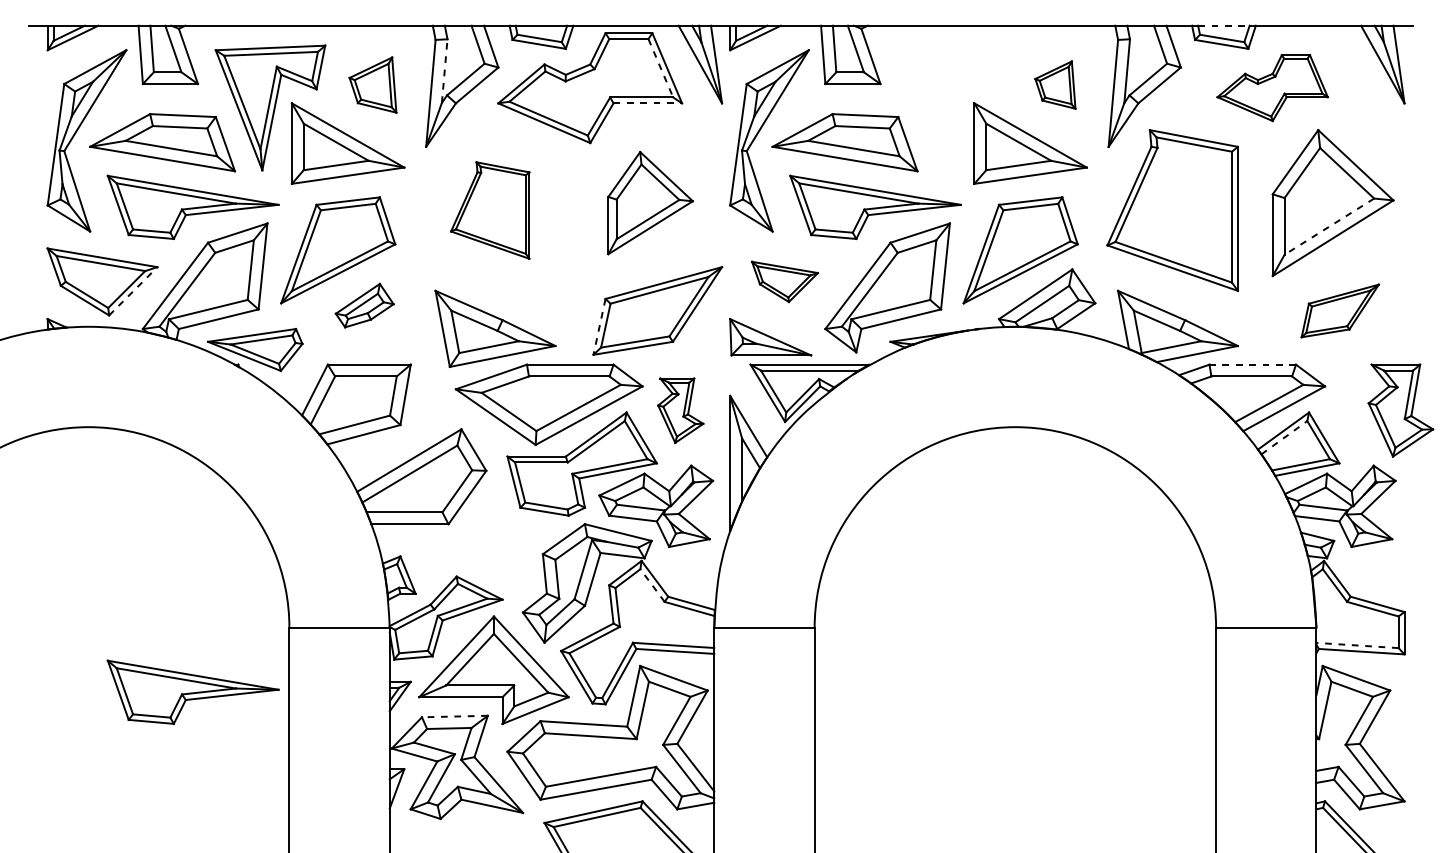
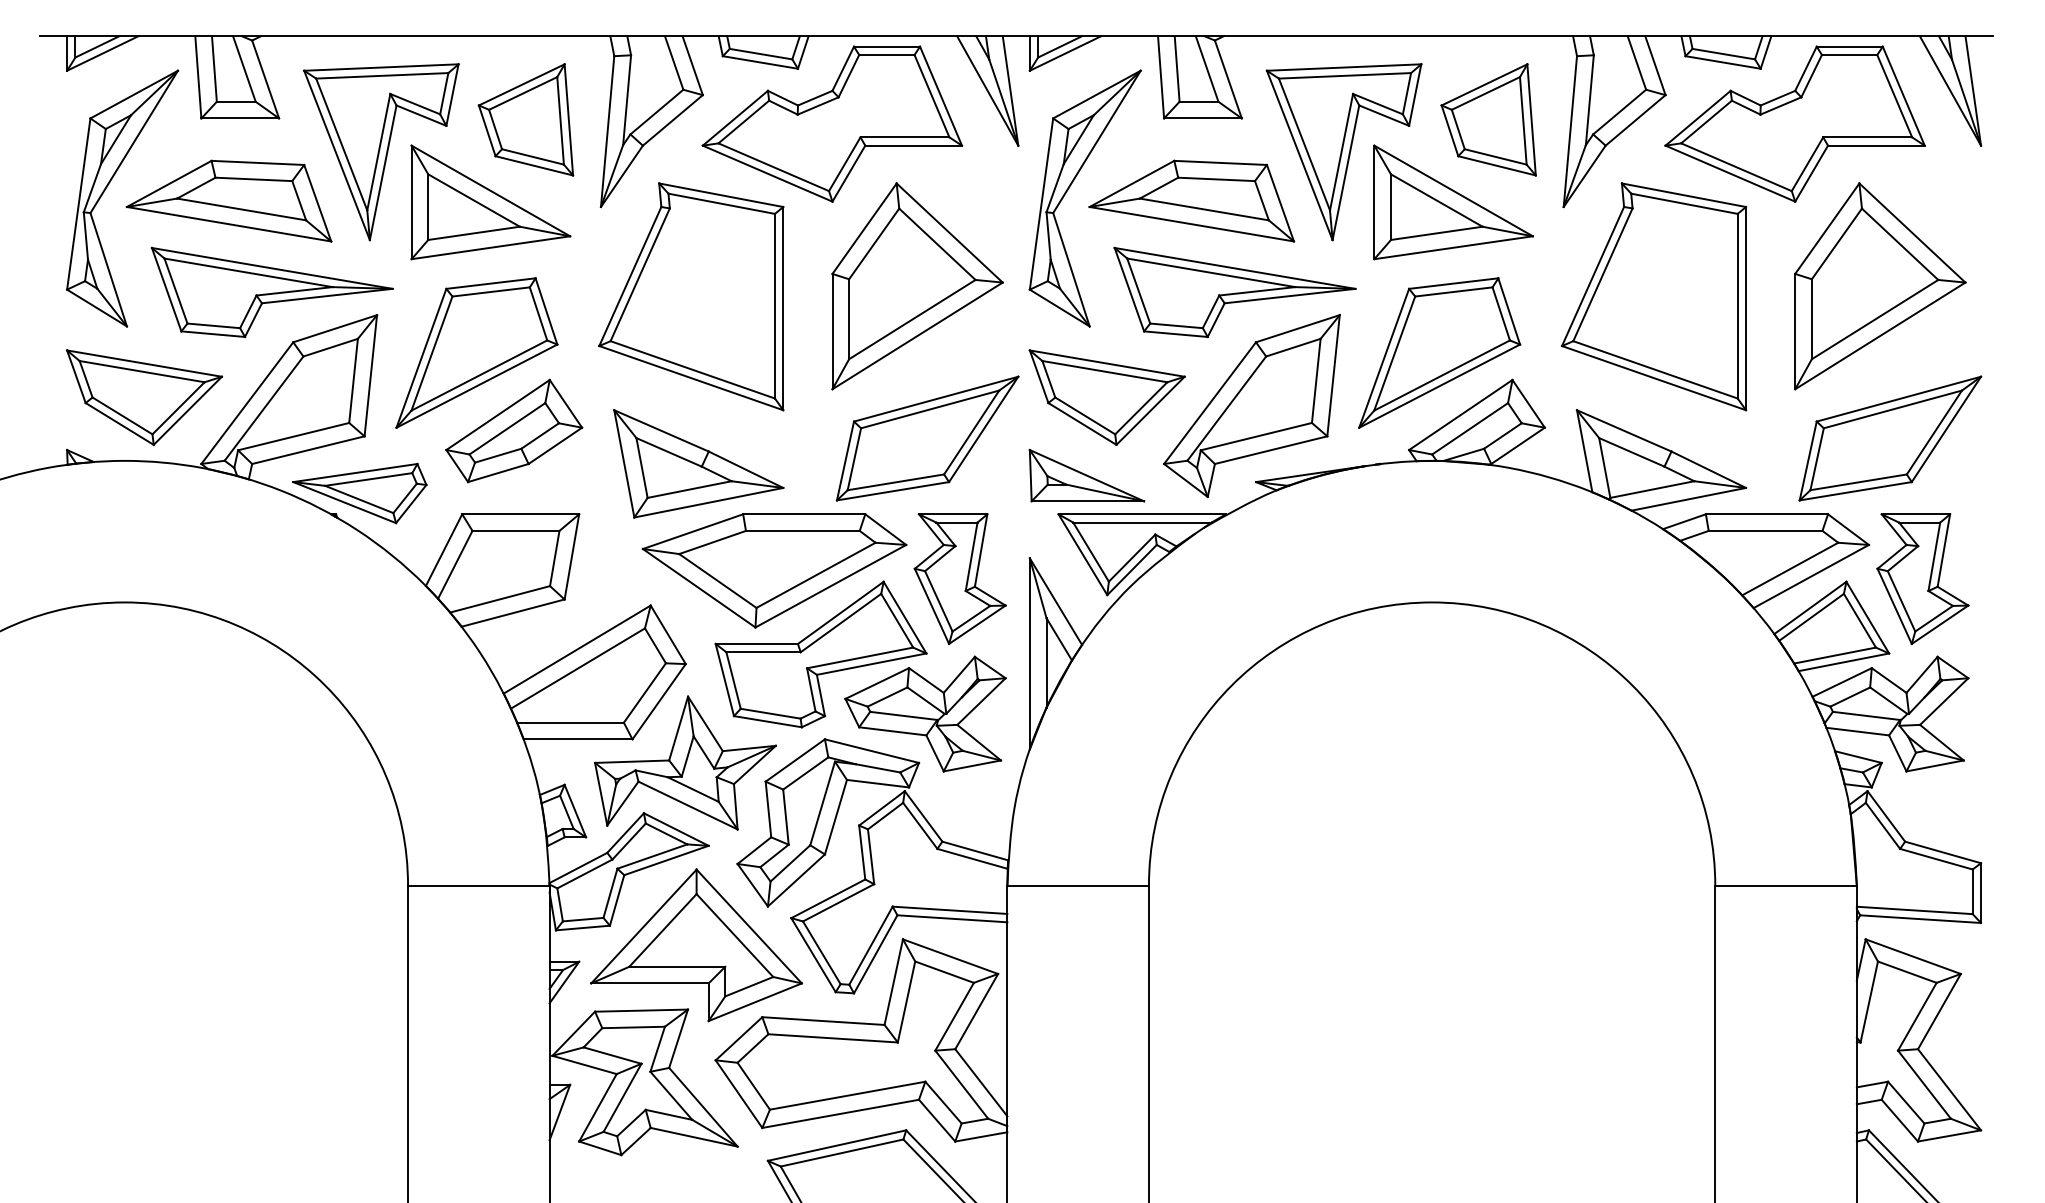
line: (1224, 25) -> (1726, 36), dashed -> solid
line: (660, 68) -> (931, 96), dashed -> solid
line: (444, 70) -> (627, 99), dashed -> solid
part: (372, 84) -> (525, 119), size x1.43
part: (1055, 84) -> (1488, 119), size x1.67
part: (1272, 87) -> (1794, 123), size x1.67
line: (648, 103) -> (914, 145), dashed -> solid
part: (952, 108) -> (1343, 152), added
part: (650, 203) -> (917, 286), size x1.43
part: (490, 210) -> (691, 296), size x1.67
line: (1329, 226) -> (1875, 319), dashed -> solid
part: (784, 281) -> (1106, 397), size x1.67
line: (133, 291) -> (188, 410), dashed -> solid
part: (364, 305) -> (514, 430), size x1.67
part: (1340, 310) -> (1890, 438), size x1.67
line: (599, 327) -> (845, 461), dashed -> solid
line: (1252, 364) -> (1766, 514), dashed -> solid
part: (680, 410) -> (959, 579), size x1.43
part: (1400, 410) -> (1922, 579), moved
line: (1284, 437) -> (1811, 617), dashed -> solid
part: (486, 540) -> (685, 762), added
line: (652, 585) -> (920, 825), dashed -> solid
line: (1357, 645) -> (1914, 910), dashed -> solid
part: (192, 691) -> (271, 975), removed
line: (454, 716) -> (641, 1010), dashed -> solid

